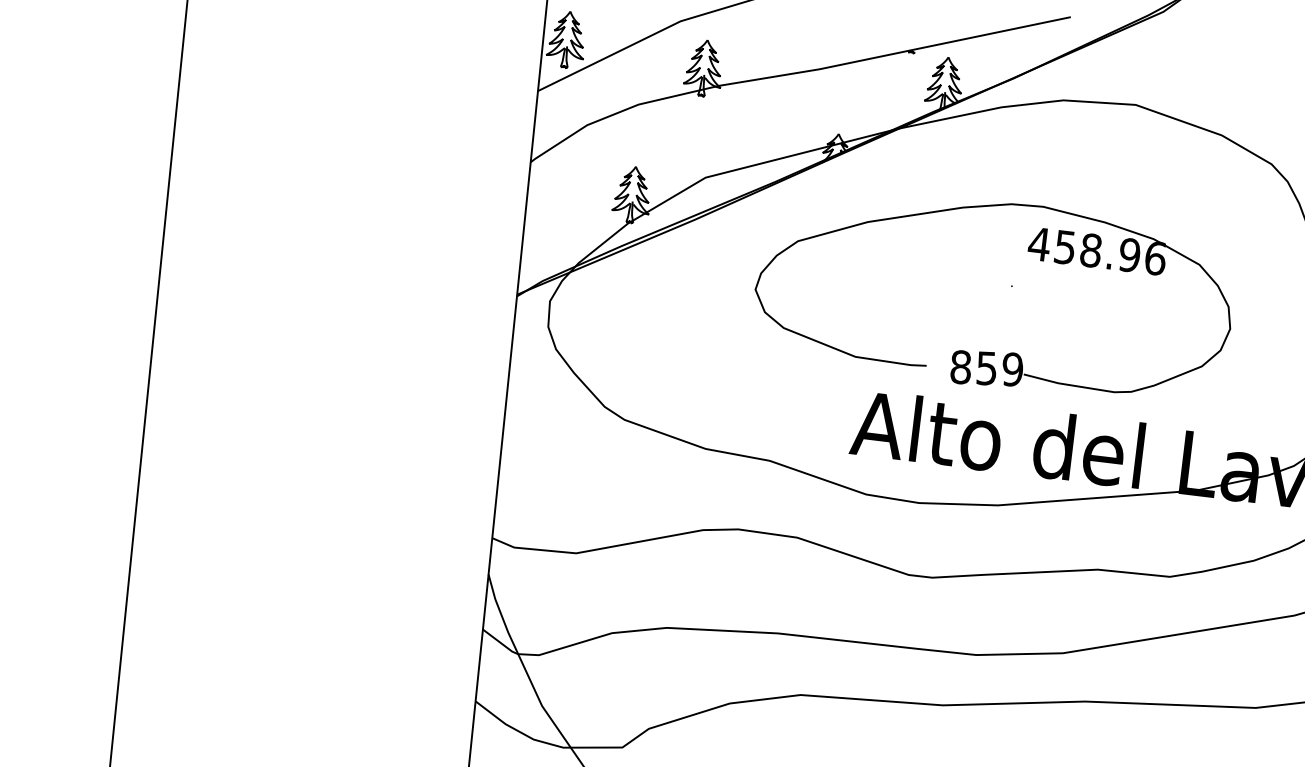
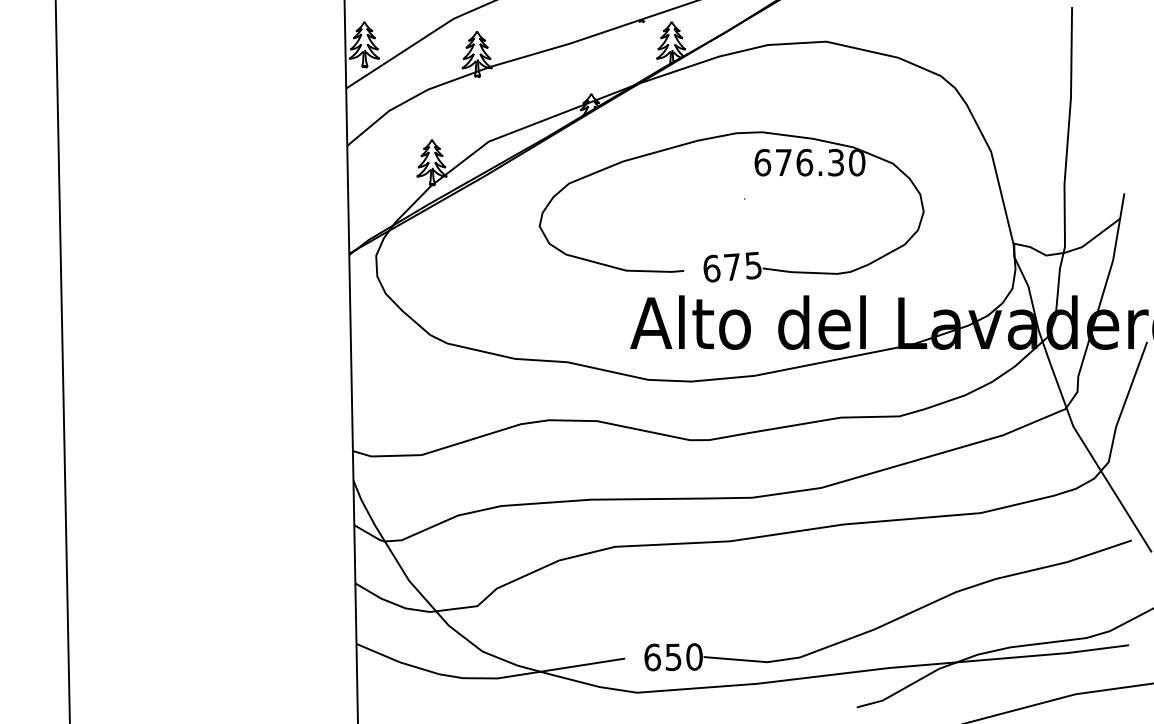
text: (1097, 251) -> (809, 162), 458.96 -> 676.30
text: (986, 367) -> (732, 266), 859 -> 675

